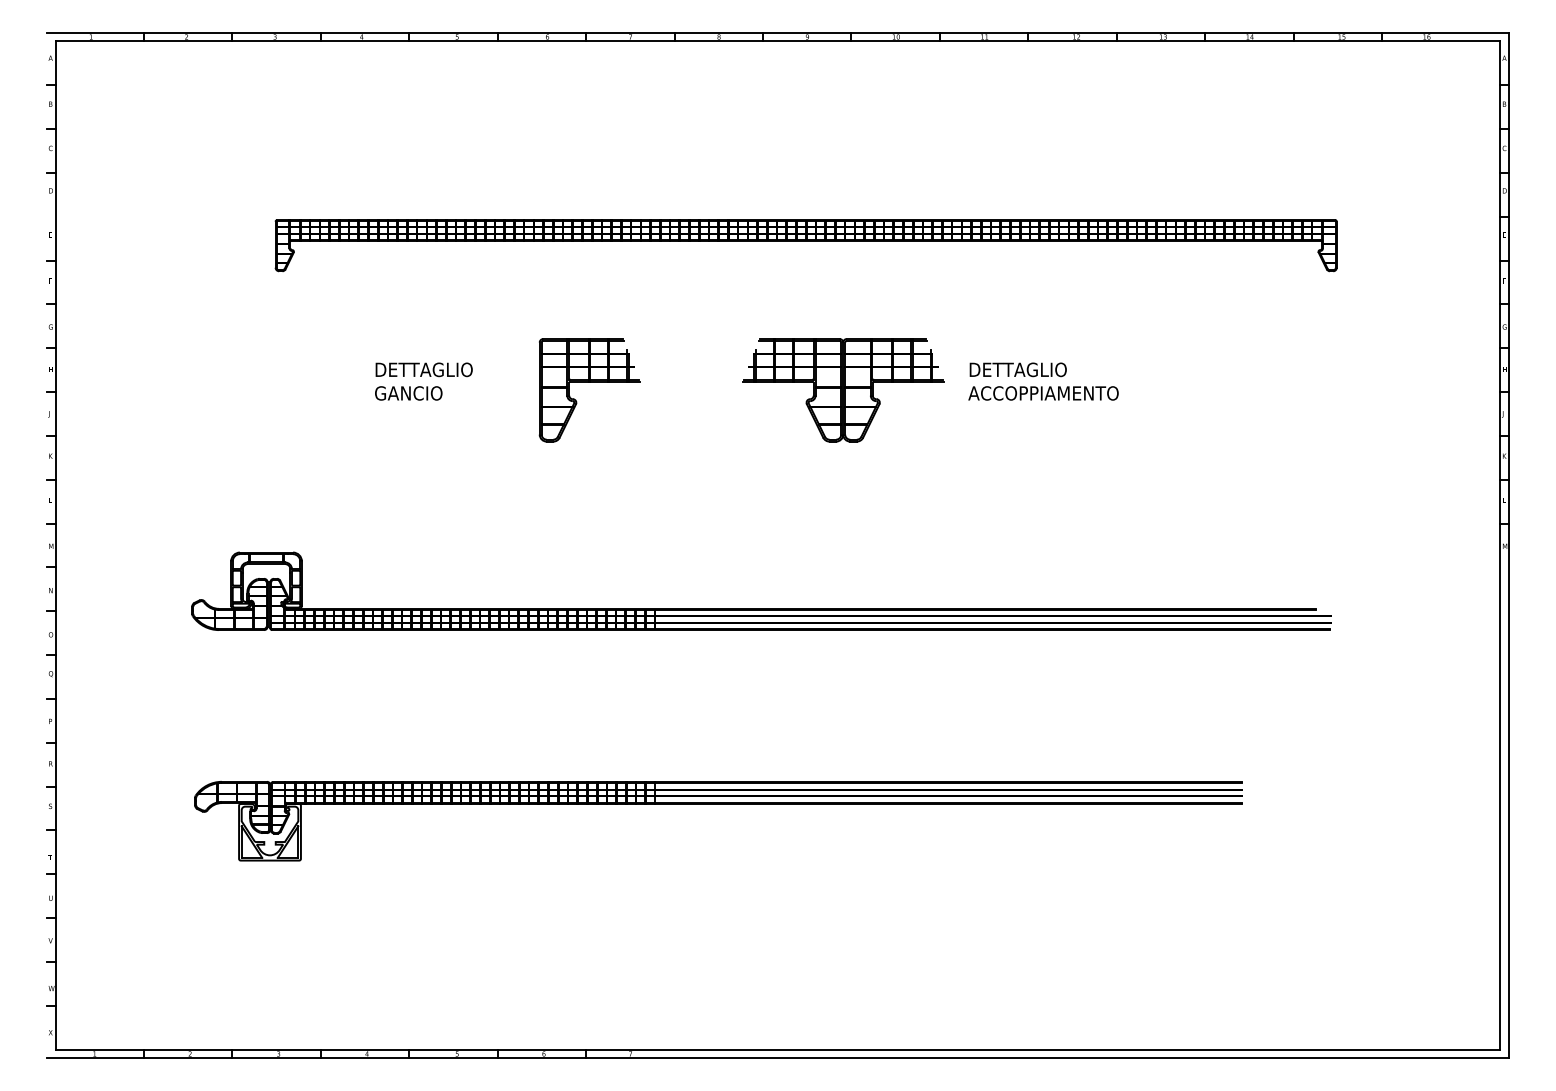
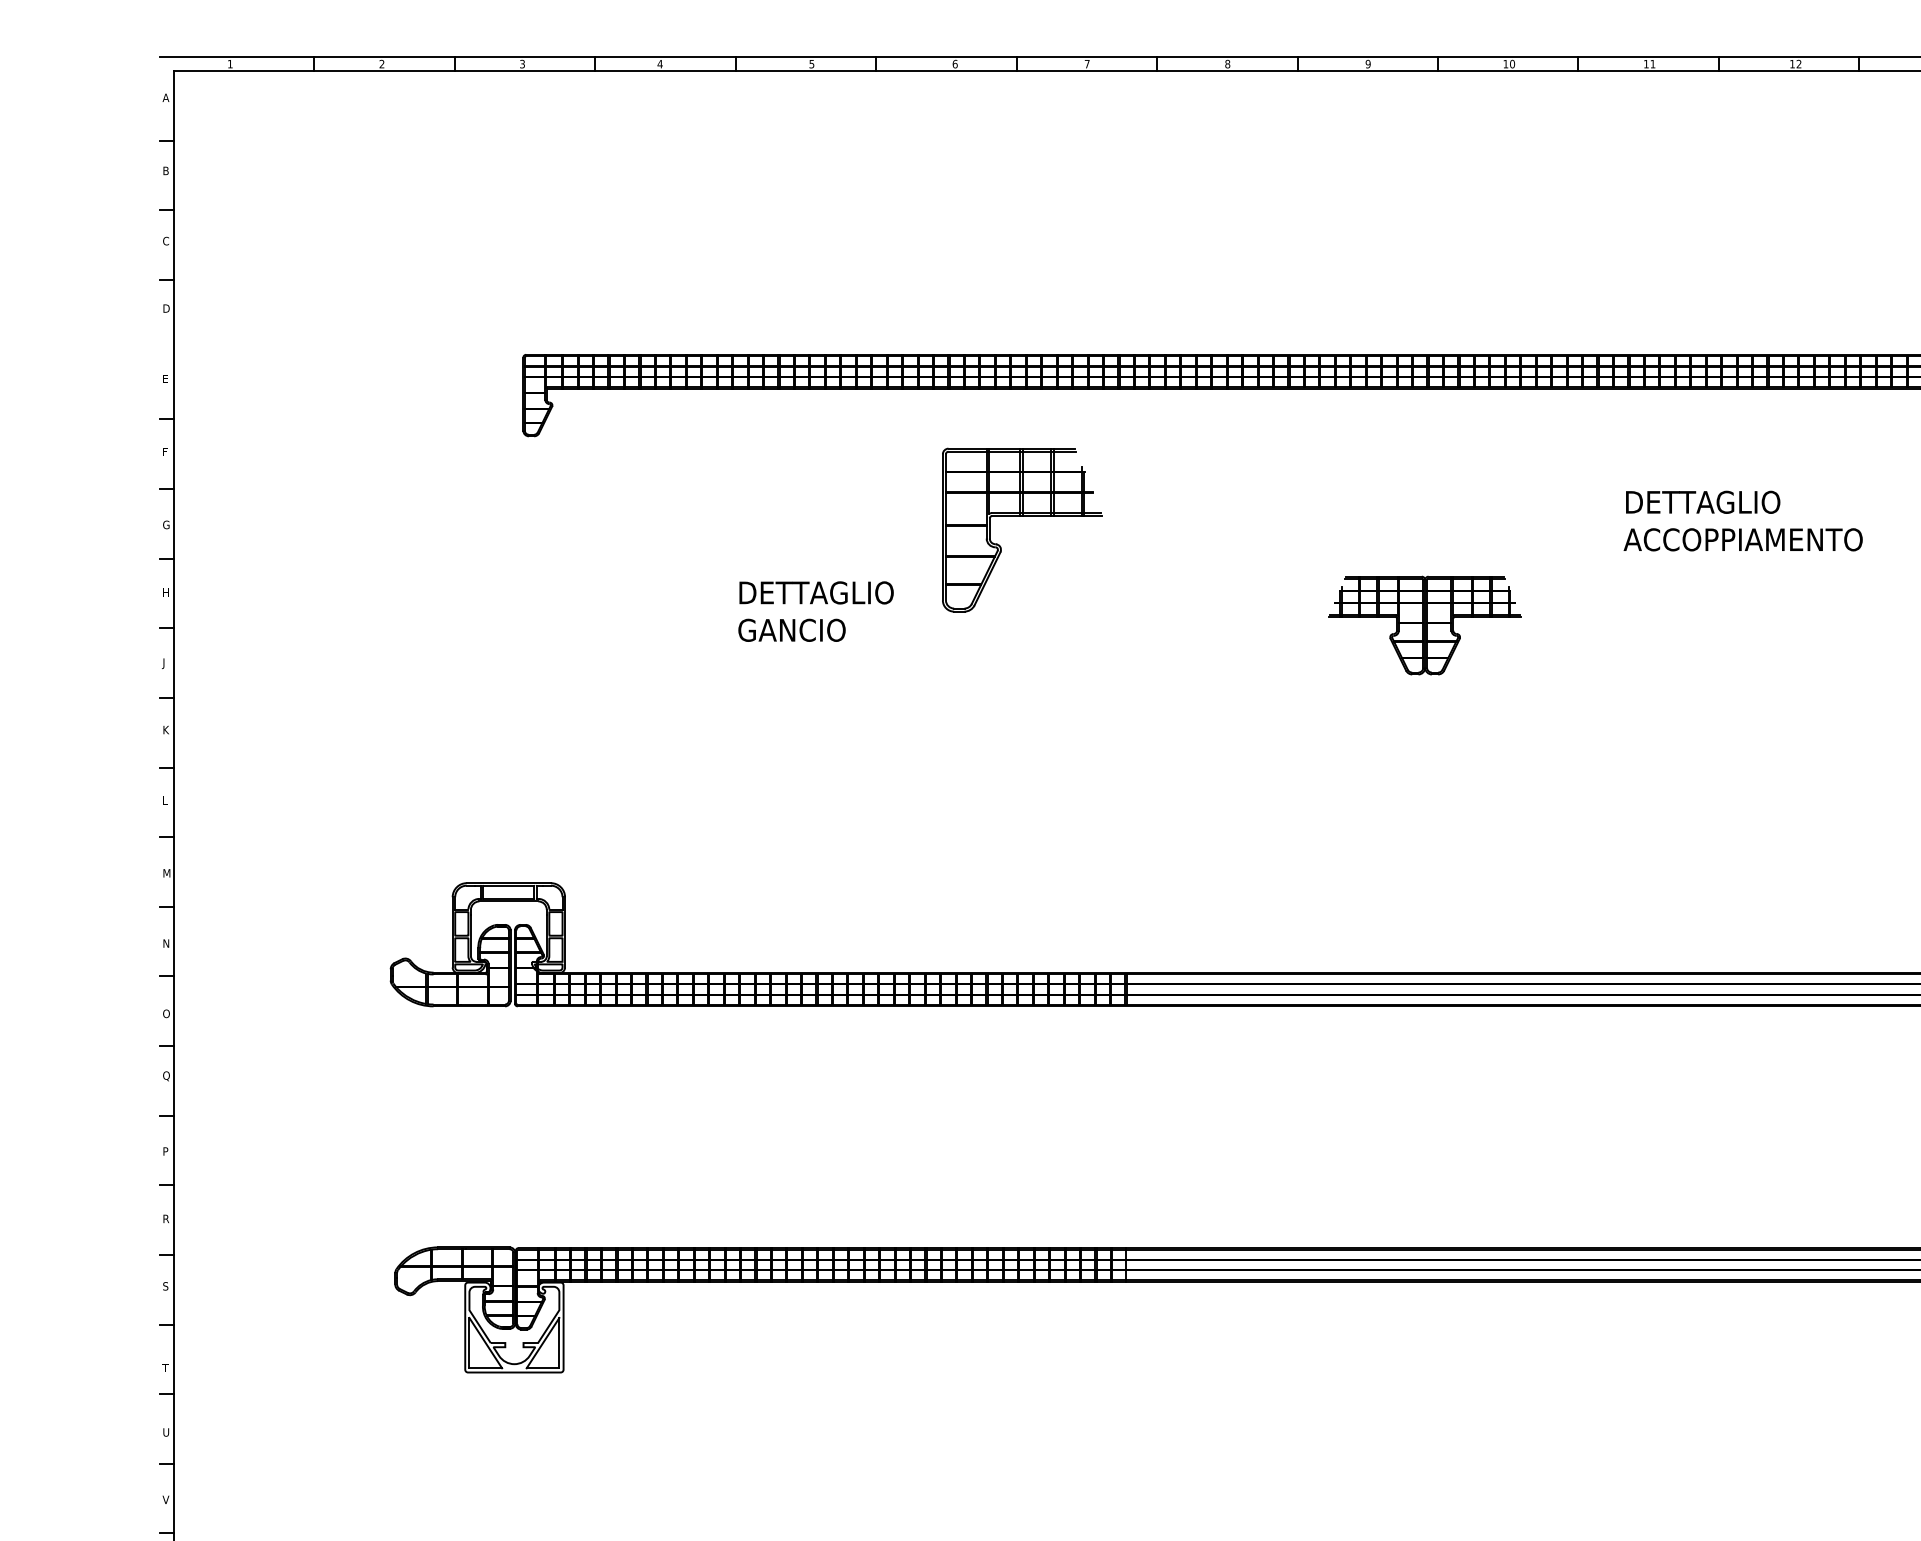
text: (423, 381) -> (815, 611), moved
text: (1043, 381) -> (1743, 520), moved
part: (589, 382) -> (1021, 517), moved
part: (843, 390) -> (1425, 625), size x0.6

